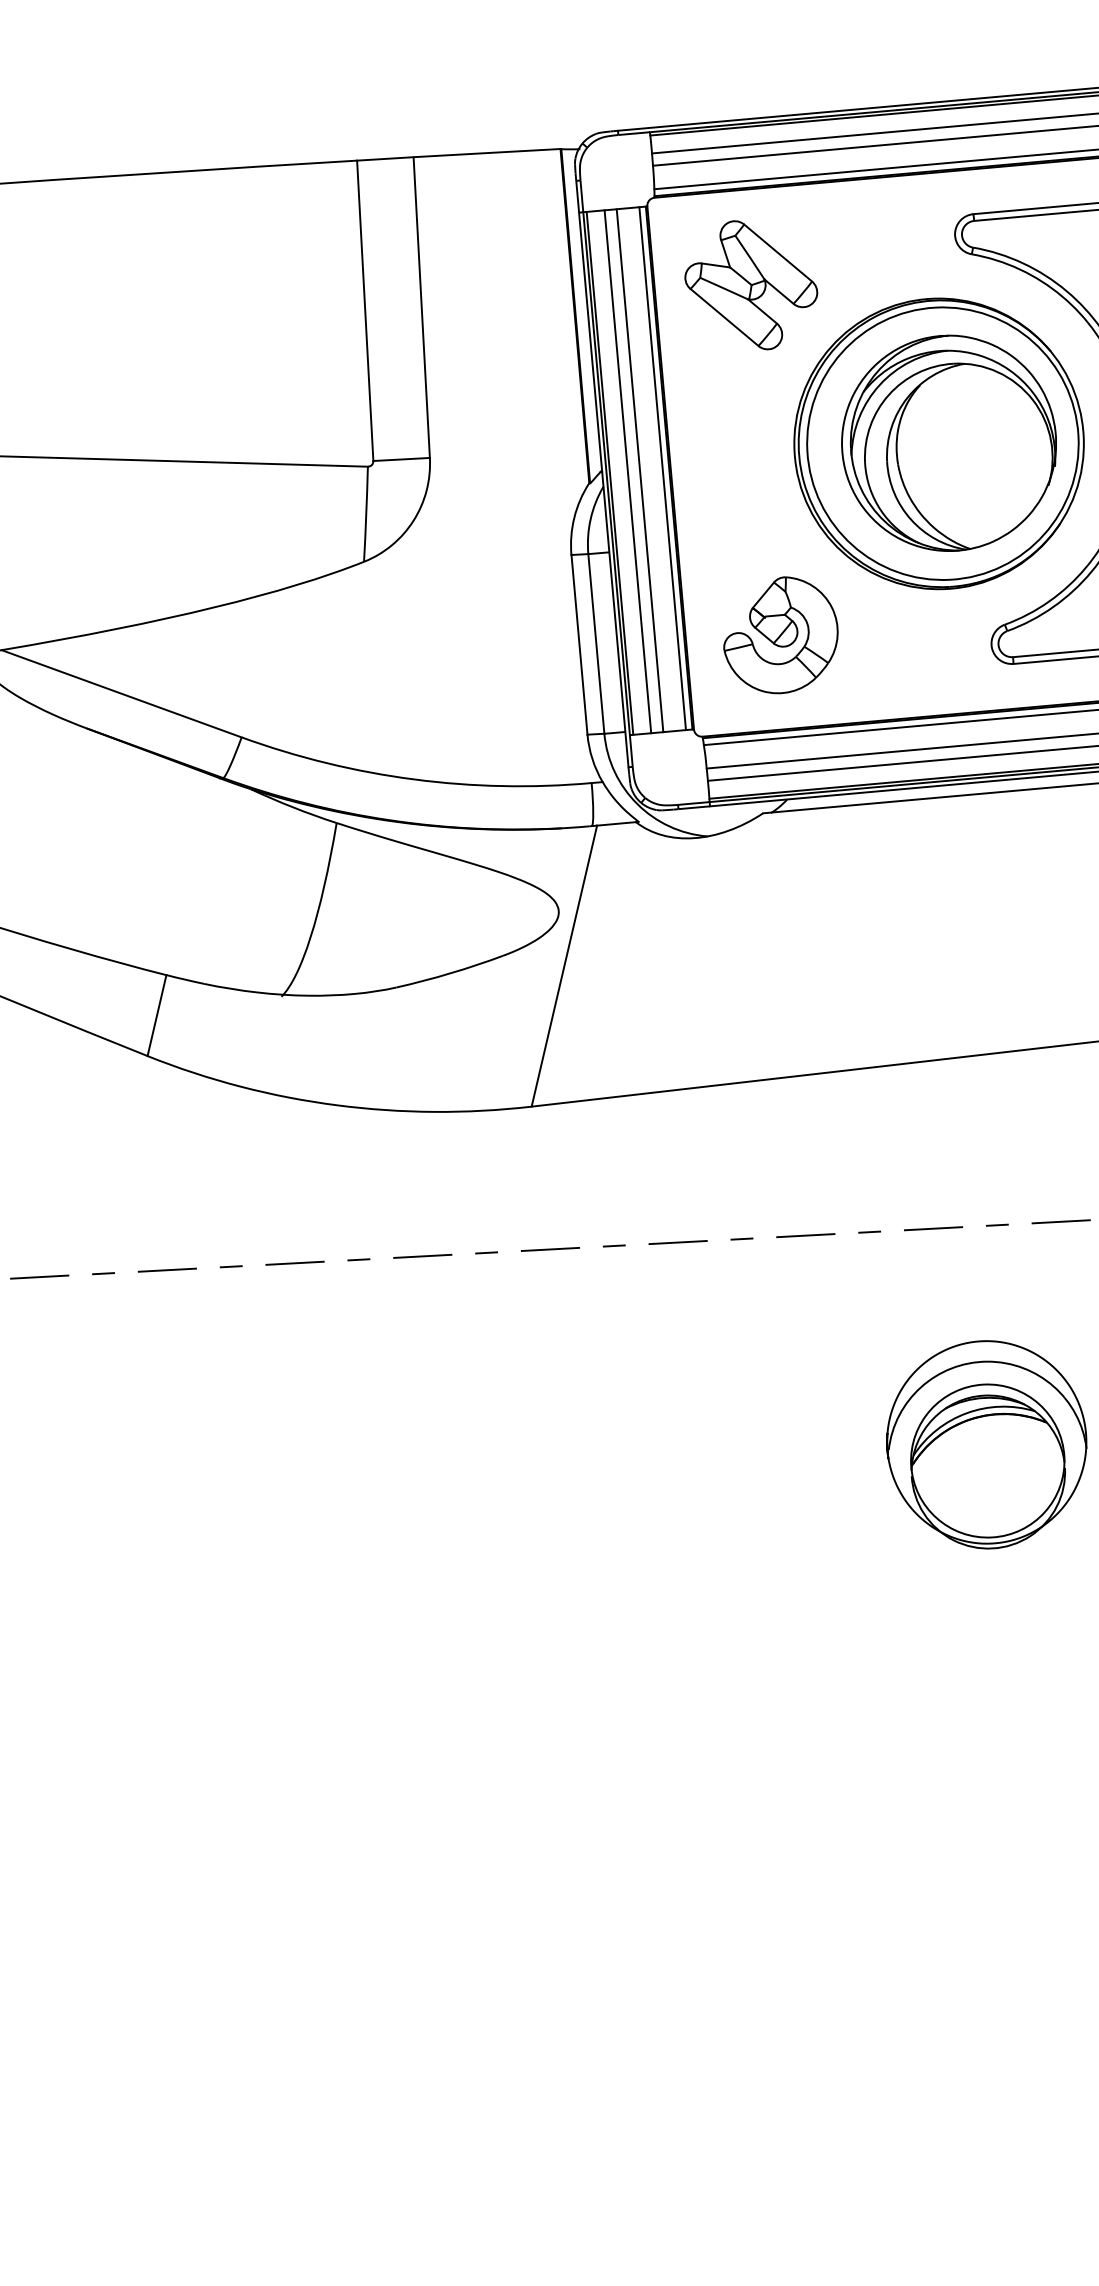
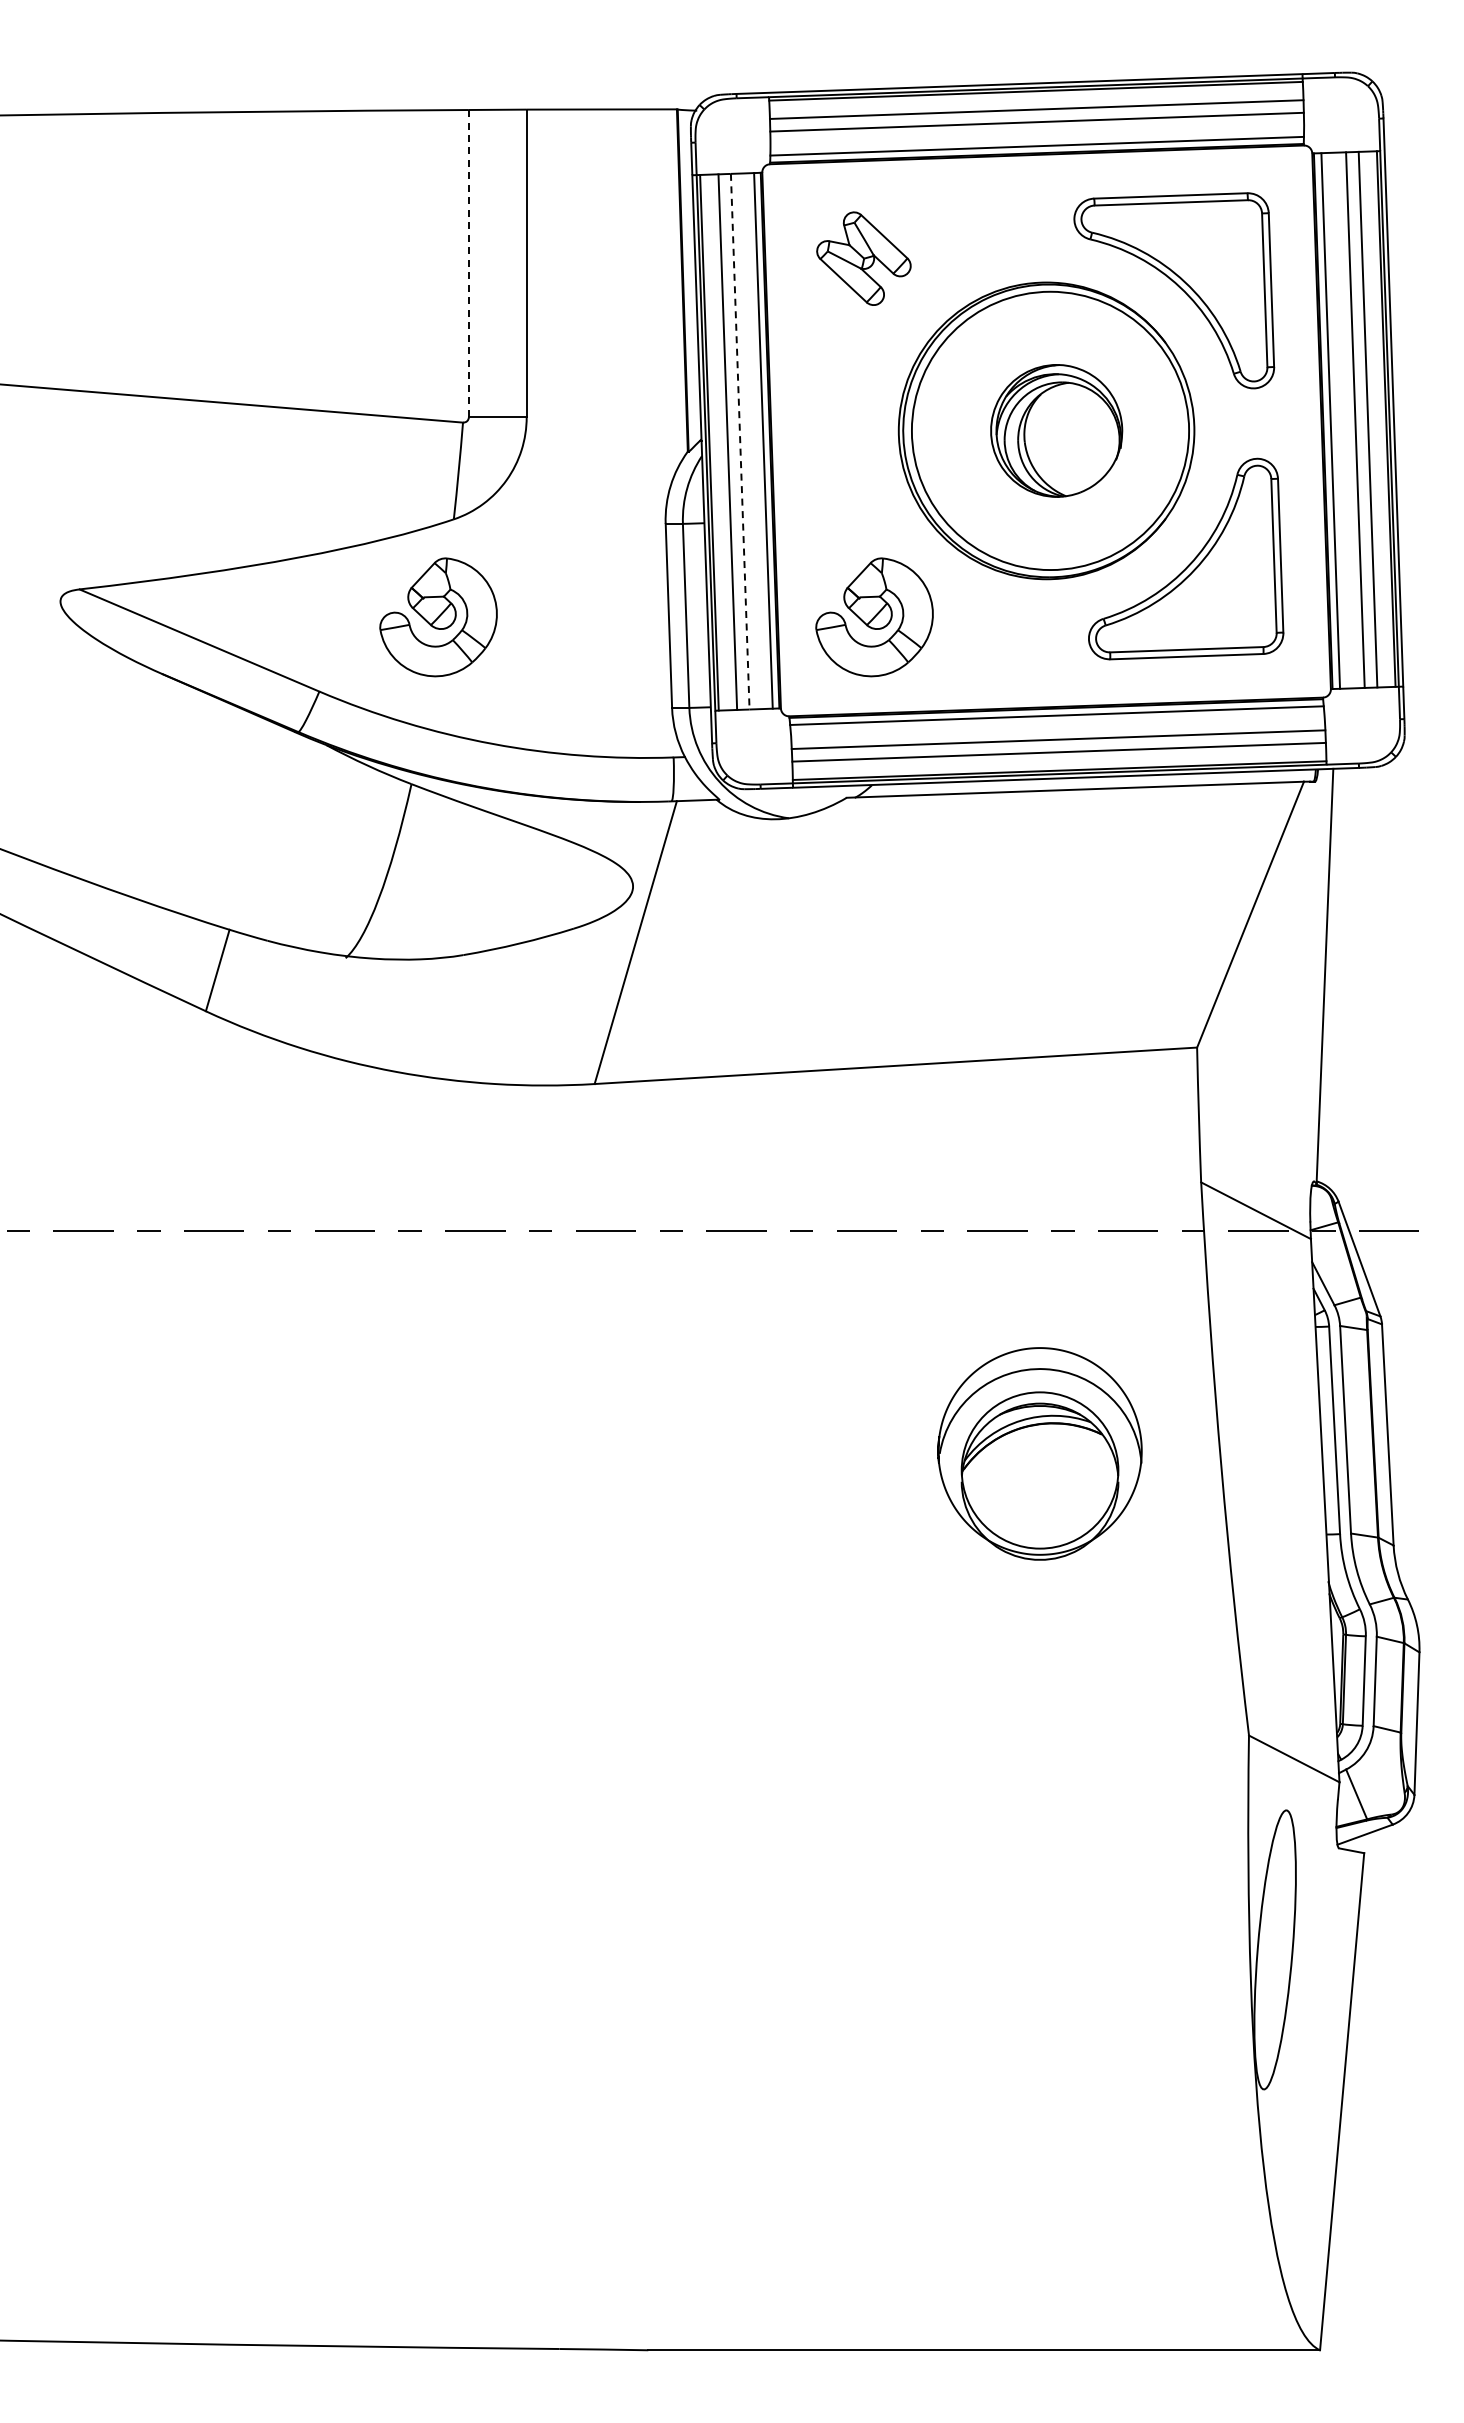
part: (750, 284) -> (863, 258), size x0.7
line: (364, 310) -> (468, 263), solid -> dashed
part: (948, 442) -> (1056, 430), size x0.6
line: (640, 470) -> (740, 441), solid -> dashed
part: (354, 658) -> (438, 617), added

